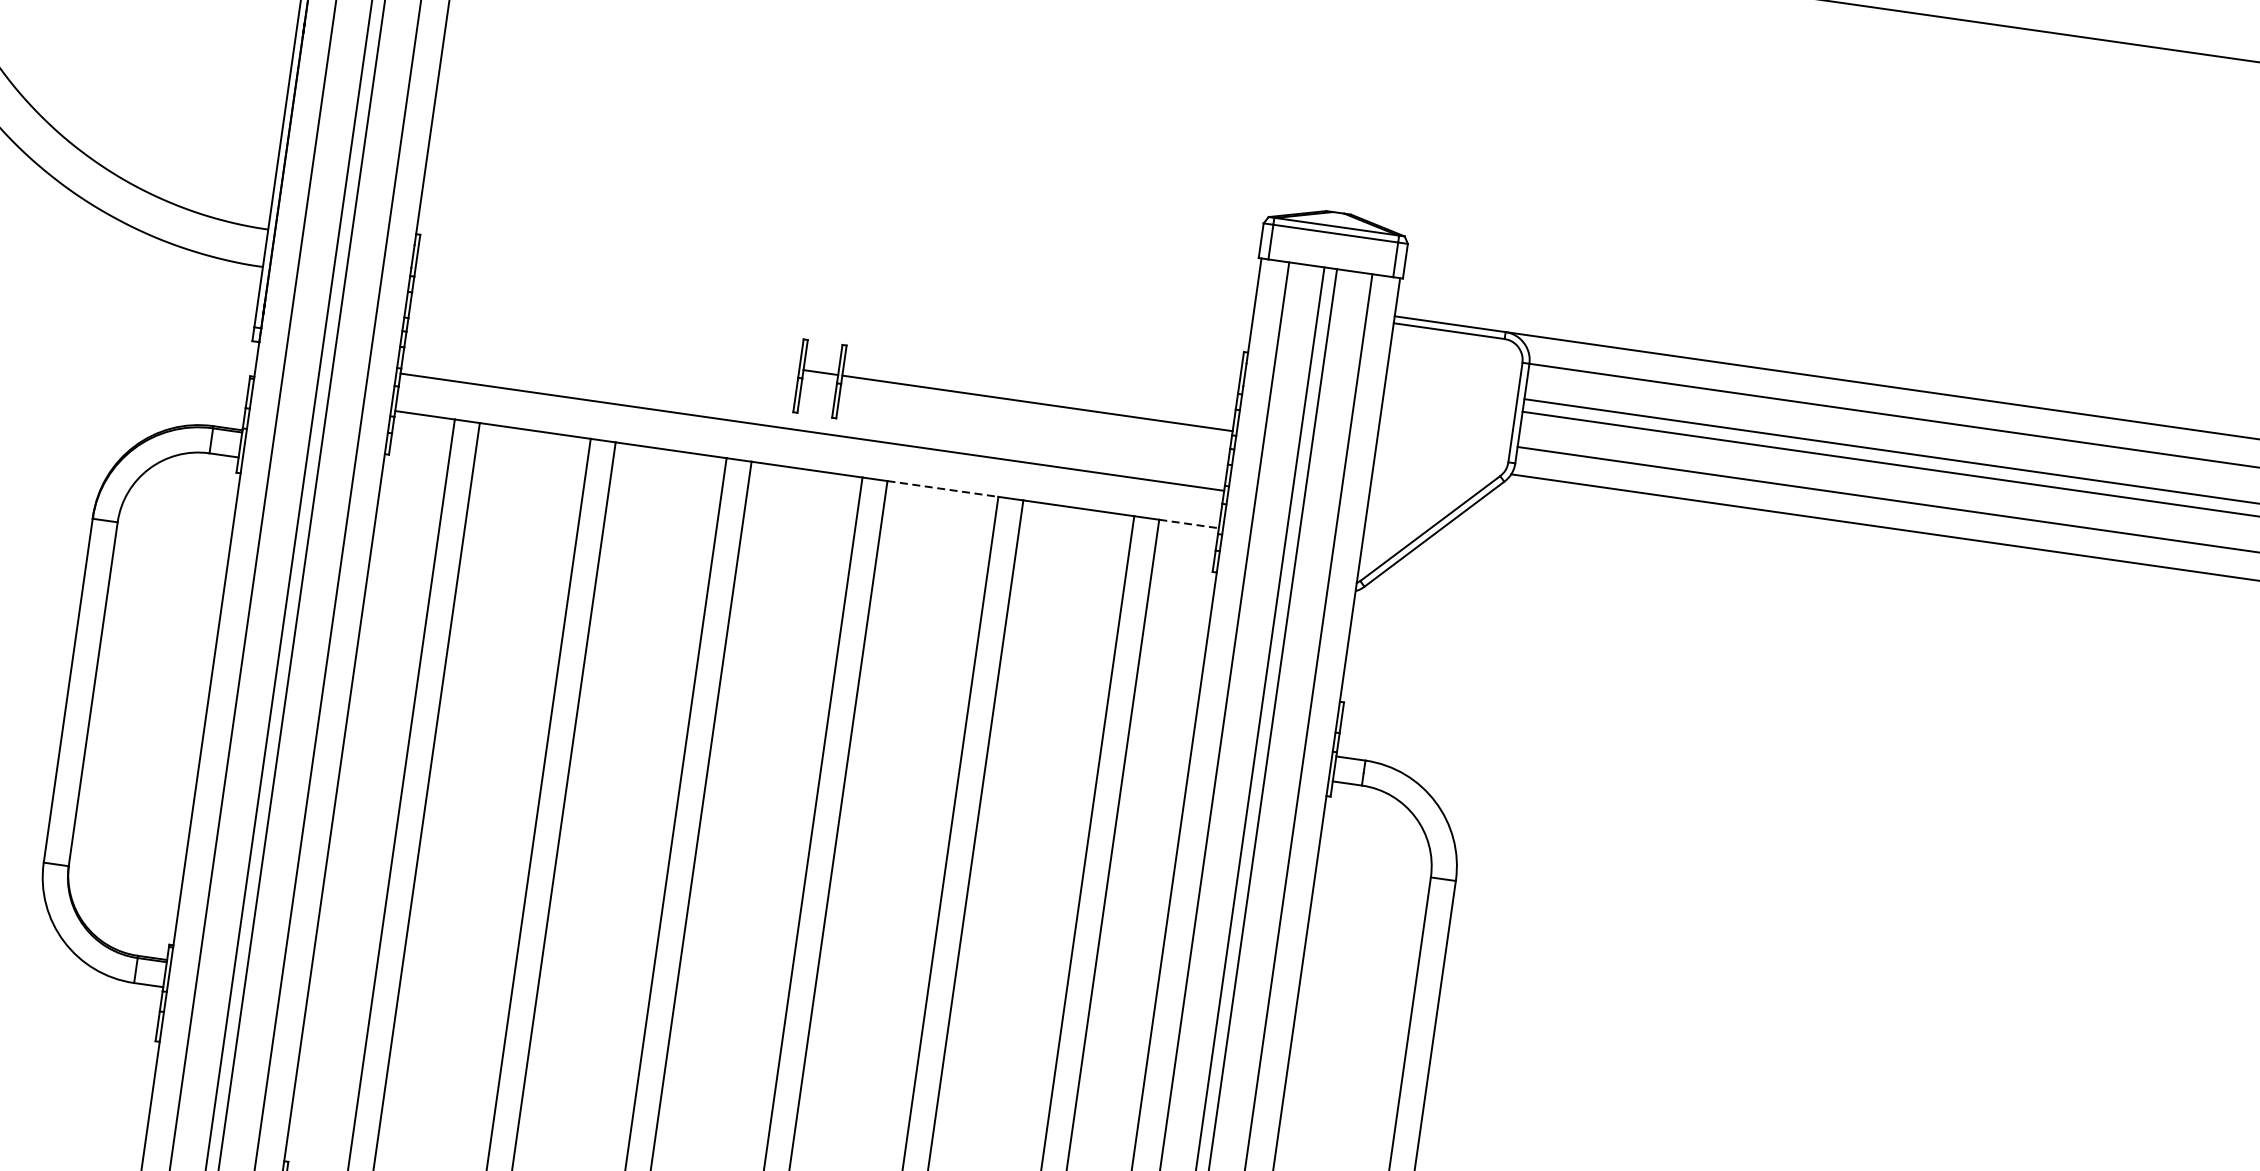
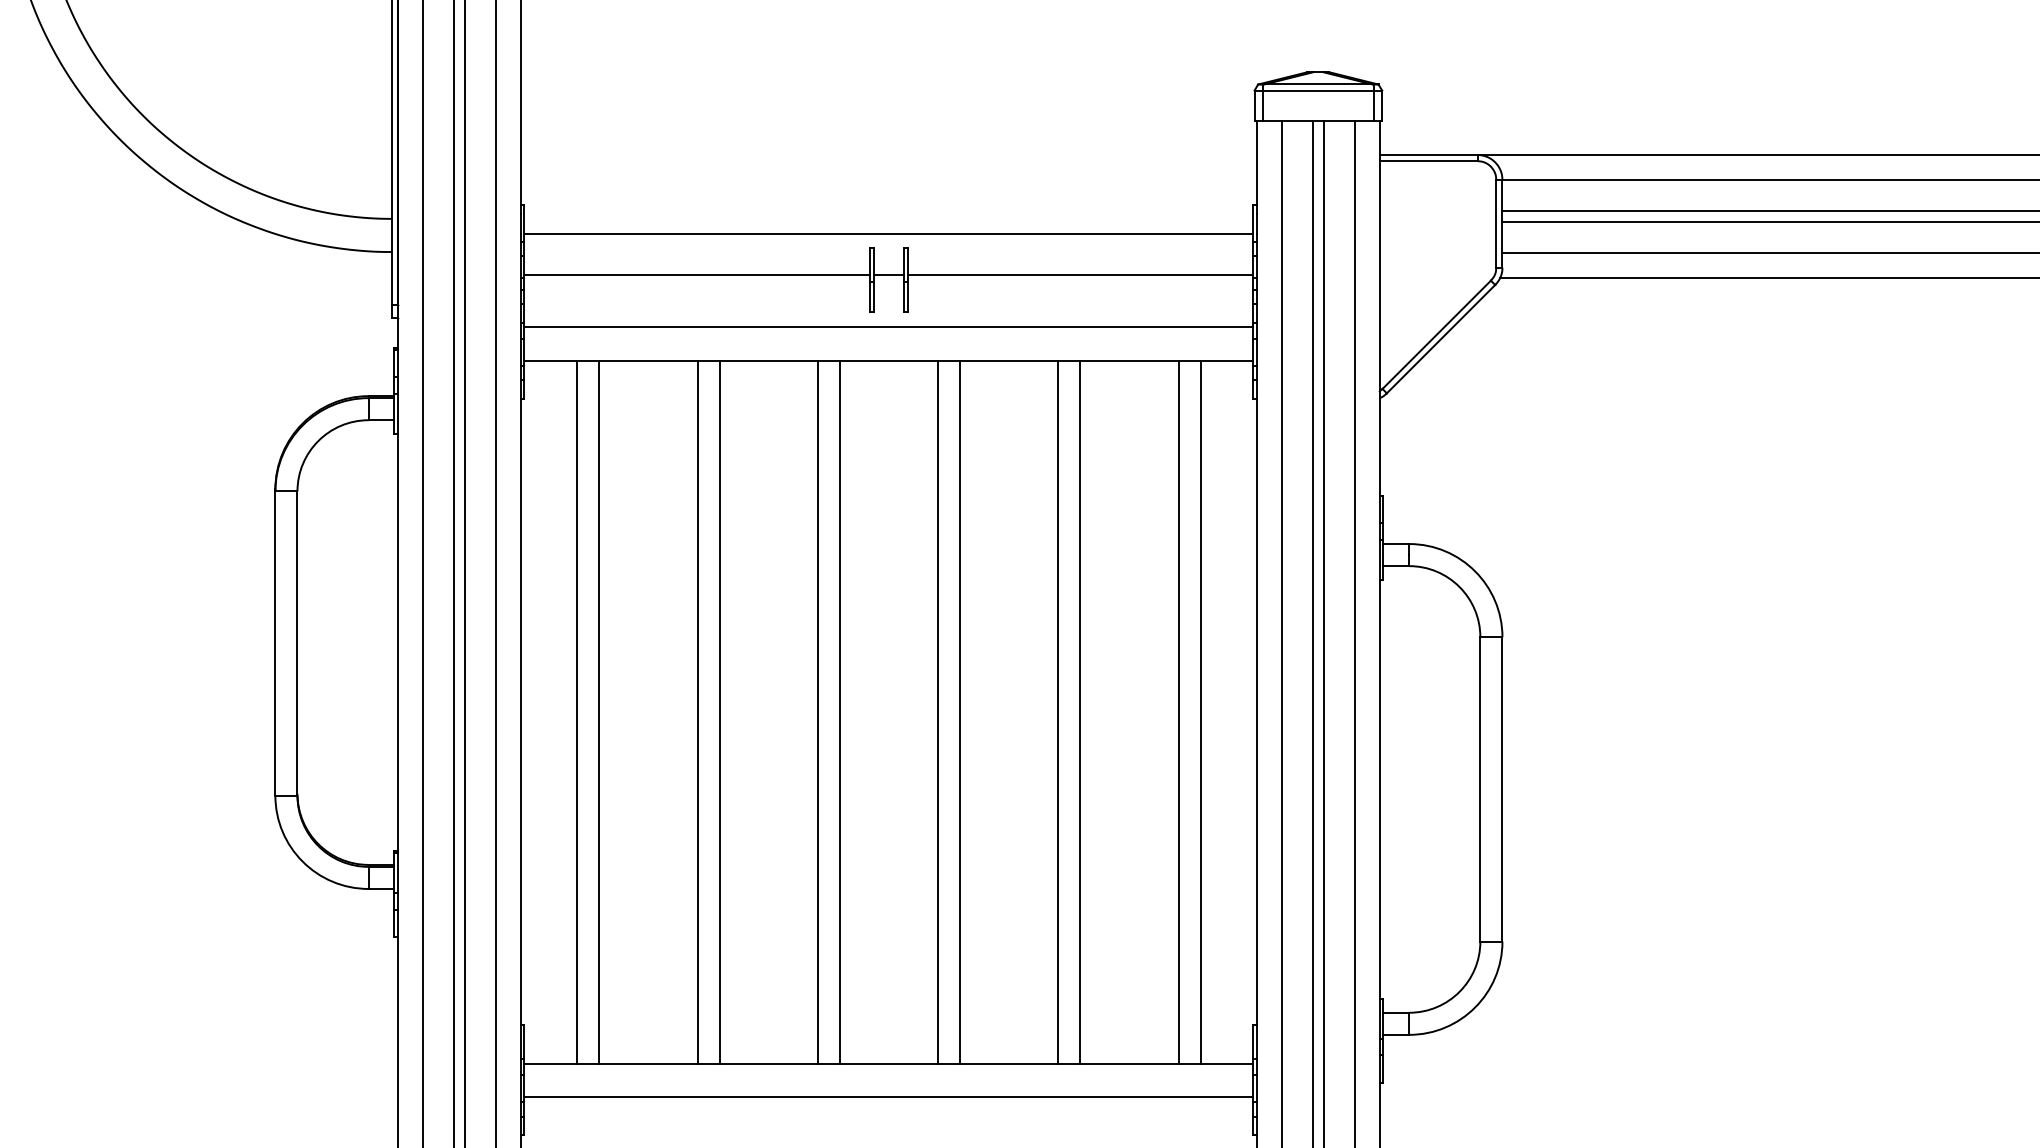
line: (826, 327) -> (888, 234), added
line: (603, 341) -> (696, 274), added
line: (943, 488) -> (1009, 360), dashed -> solid
line: (1189, 523) -> (1227, 360), dashed -> solid

